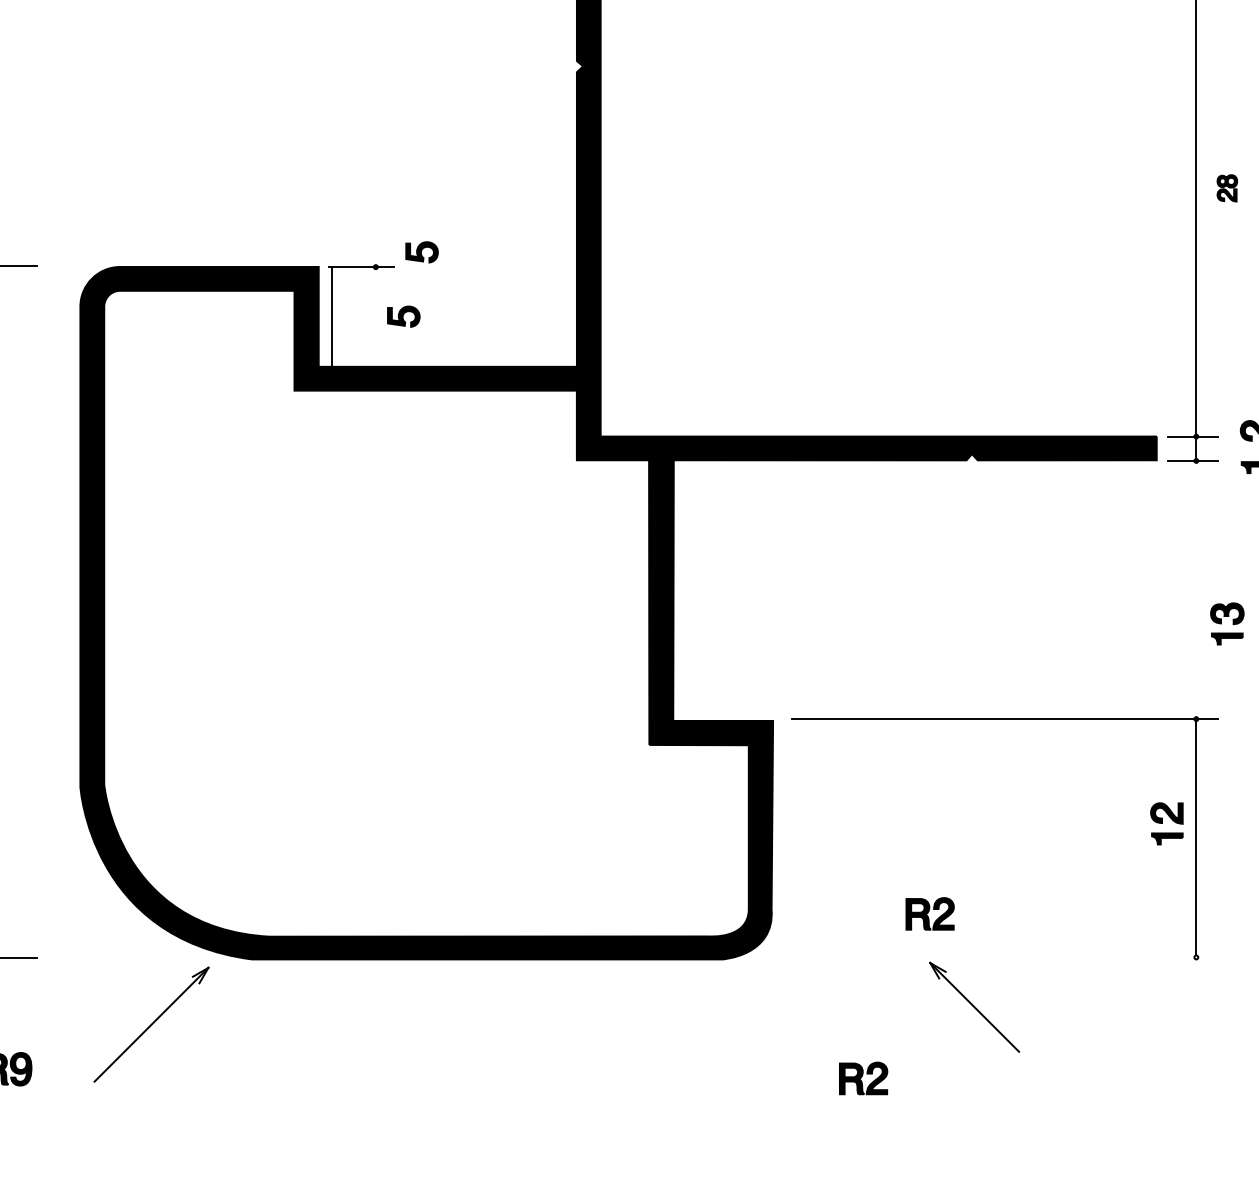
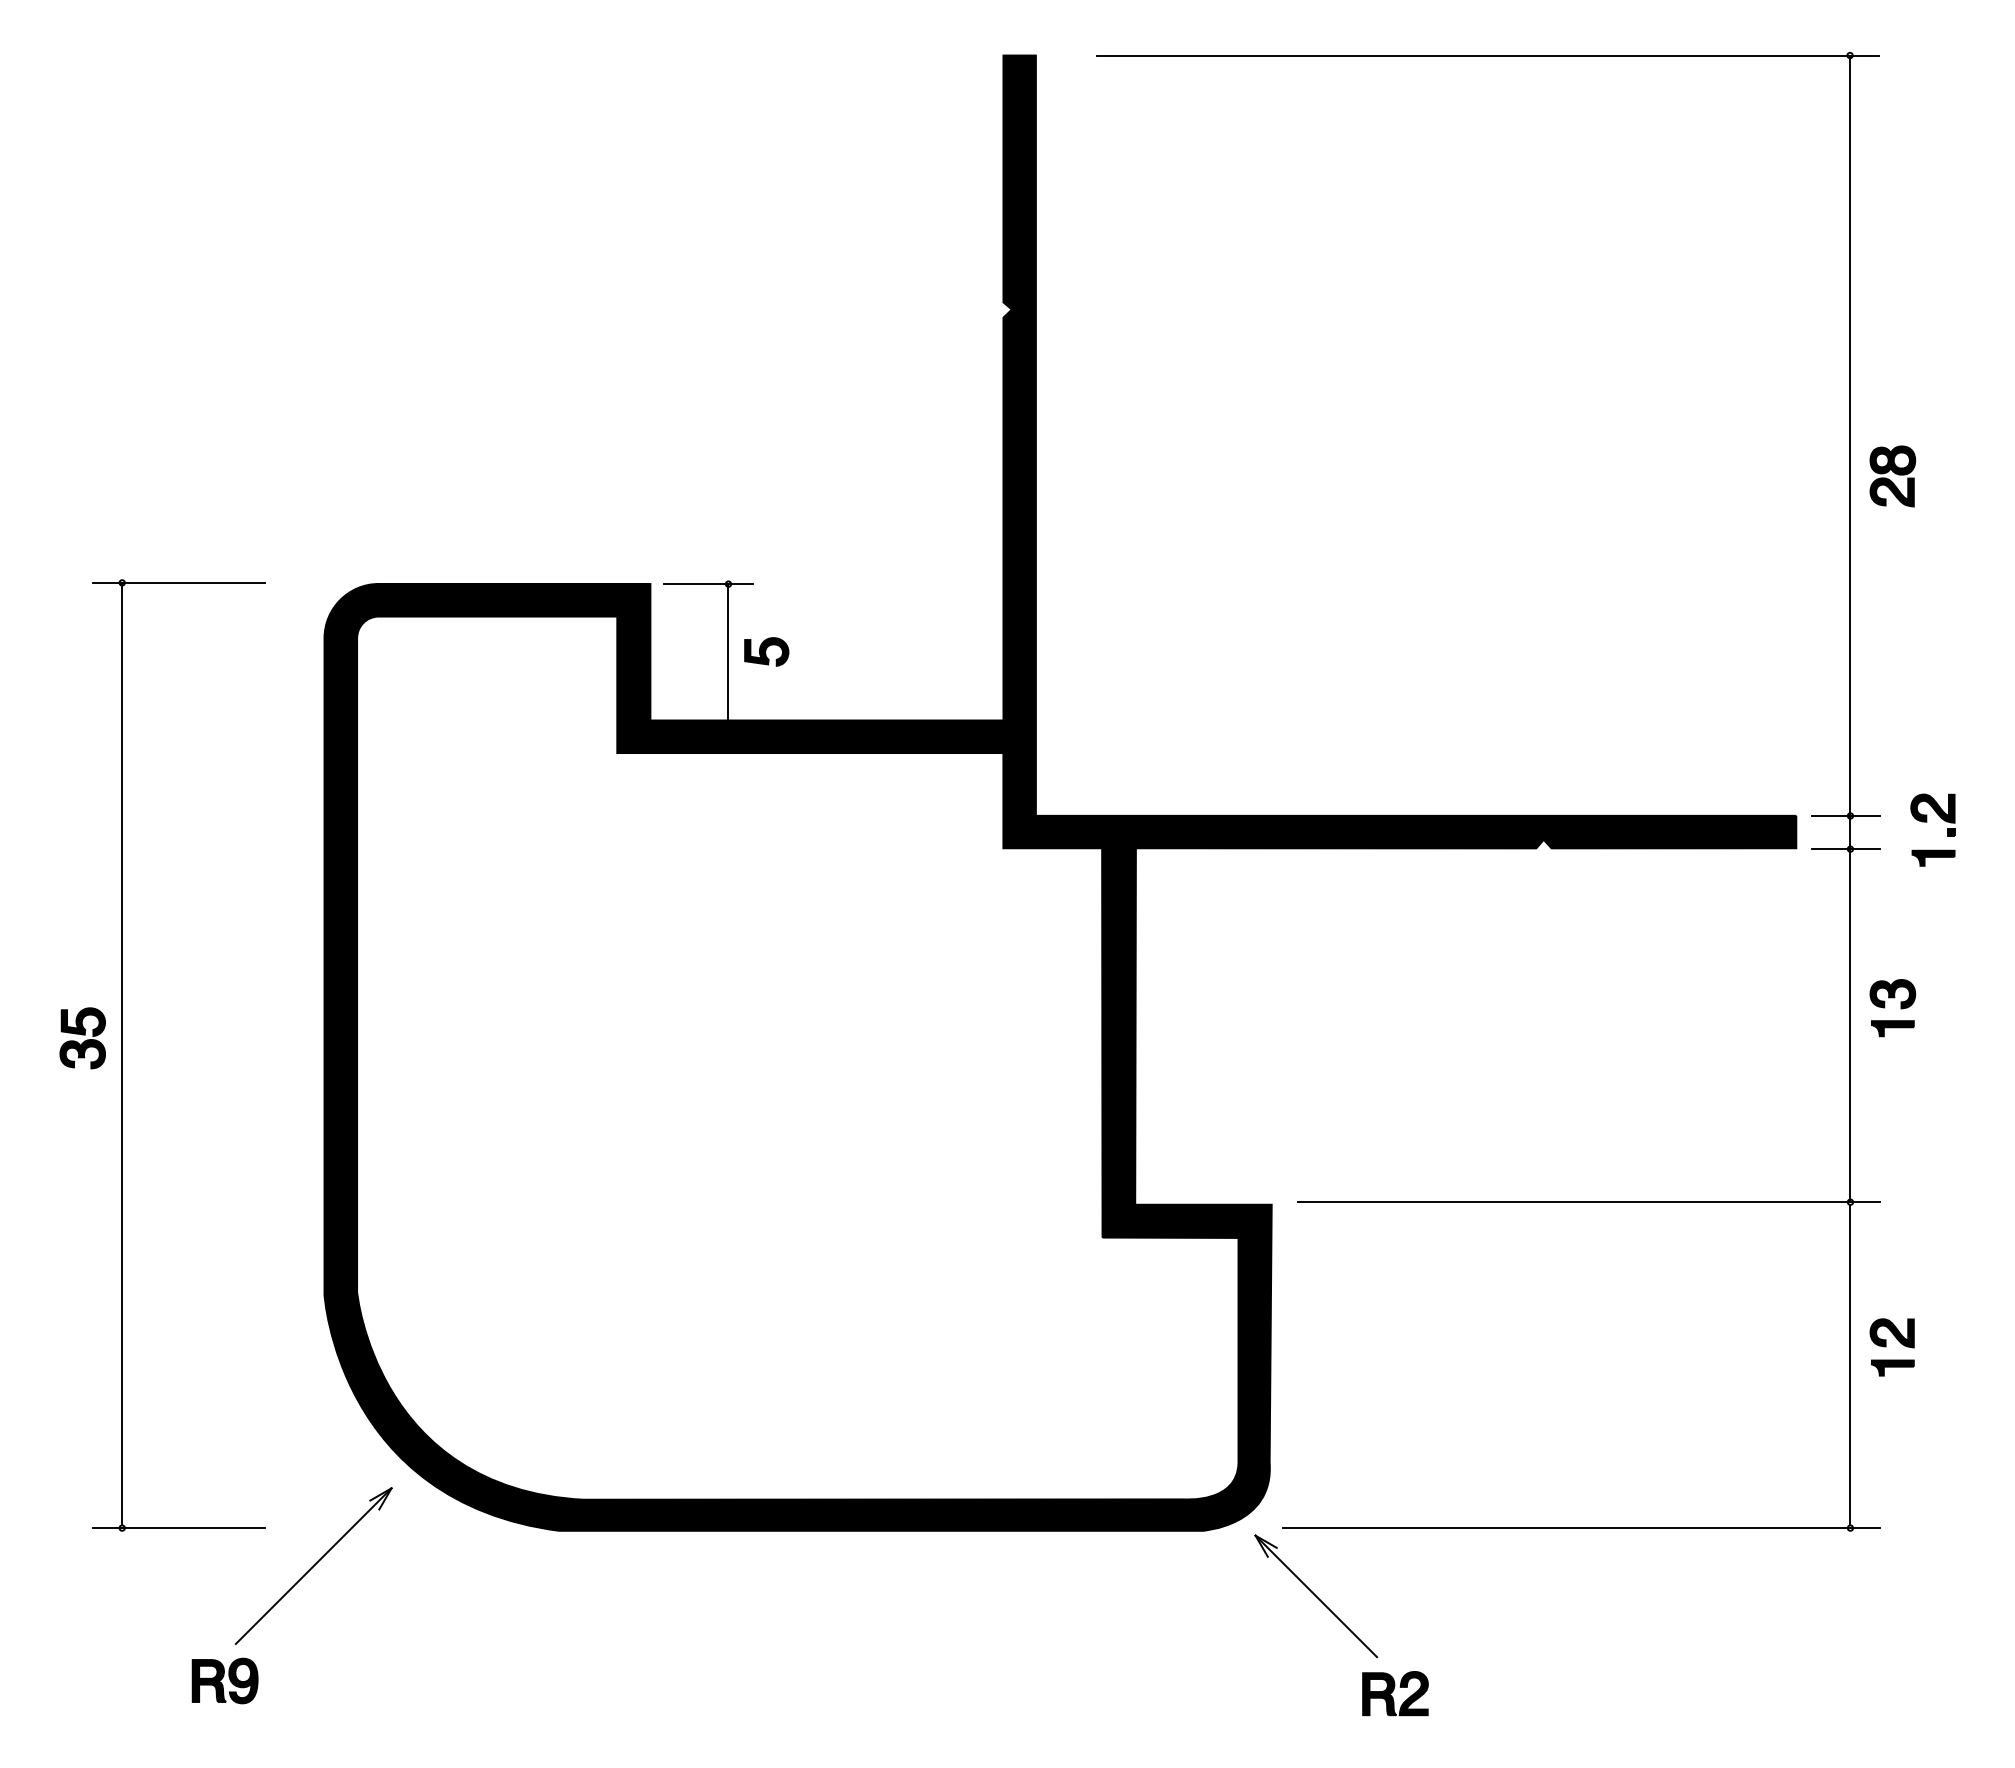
part: (1227, 188) -> (1892, 476), size x1.67
part: (421, 252) -> (791, 563), removed
line: (331, 316) -> (728, 651), moved
line: (1196, 589) -> (1850, 1025), added
part: (1221, 623) -> (1885, 1007), moved
part: (1166, 823) -> (1891, 1347), moved
part: (930, 913) -> (1486, 1468), removed
line: (999, 957) -> (1581, 1528), added
part: (974, 1007) -> (1316, 1596), moved
part: (151, 1024) -> (313, 1565), moved

